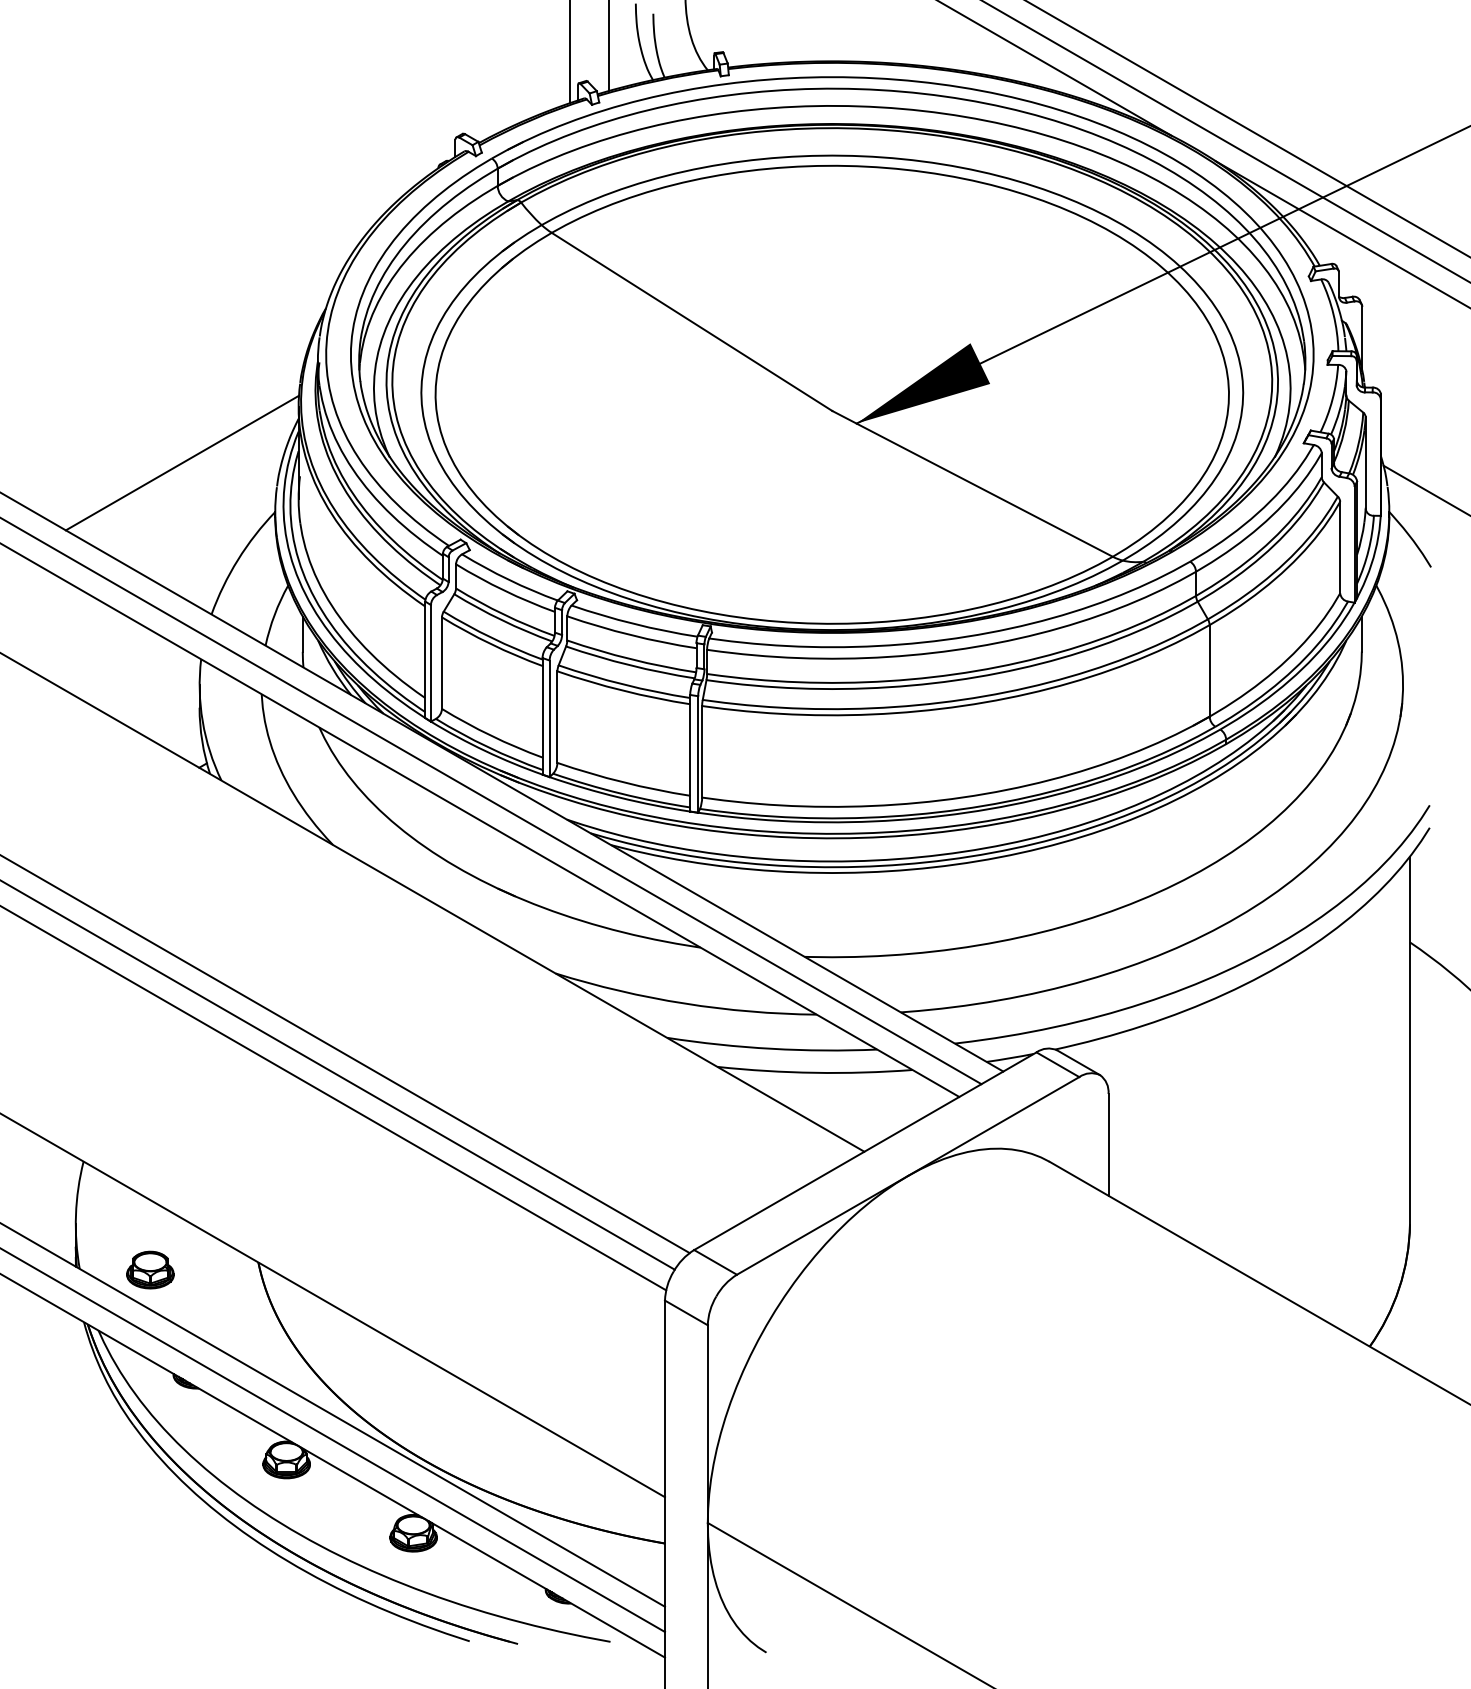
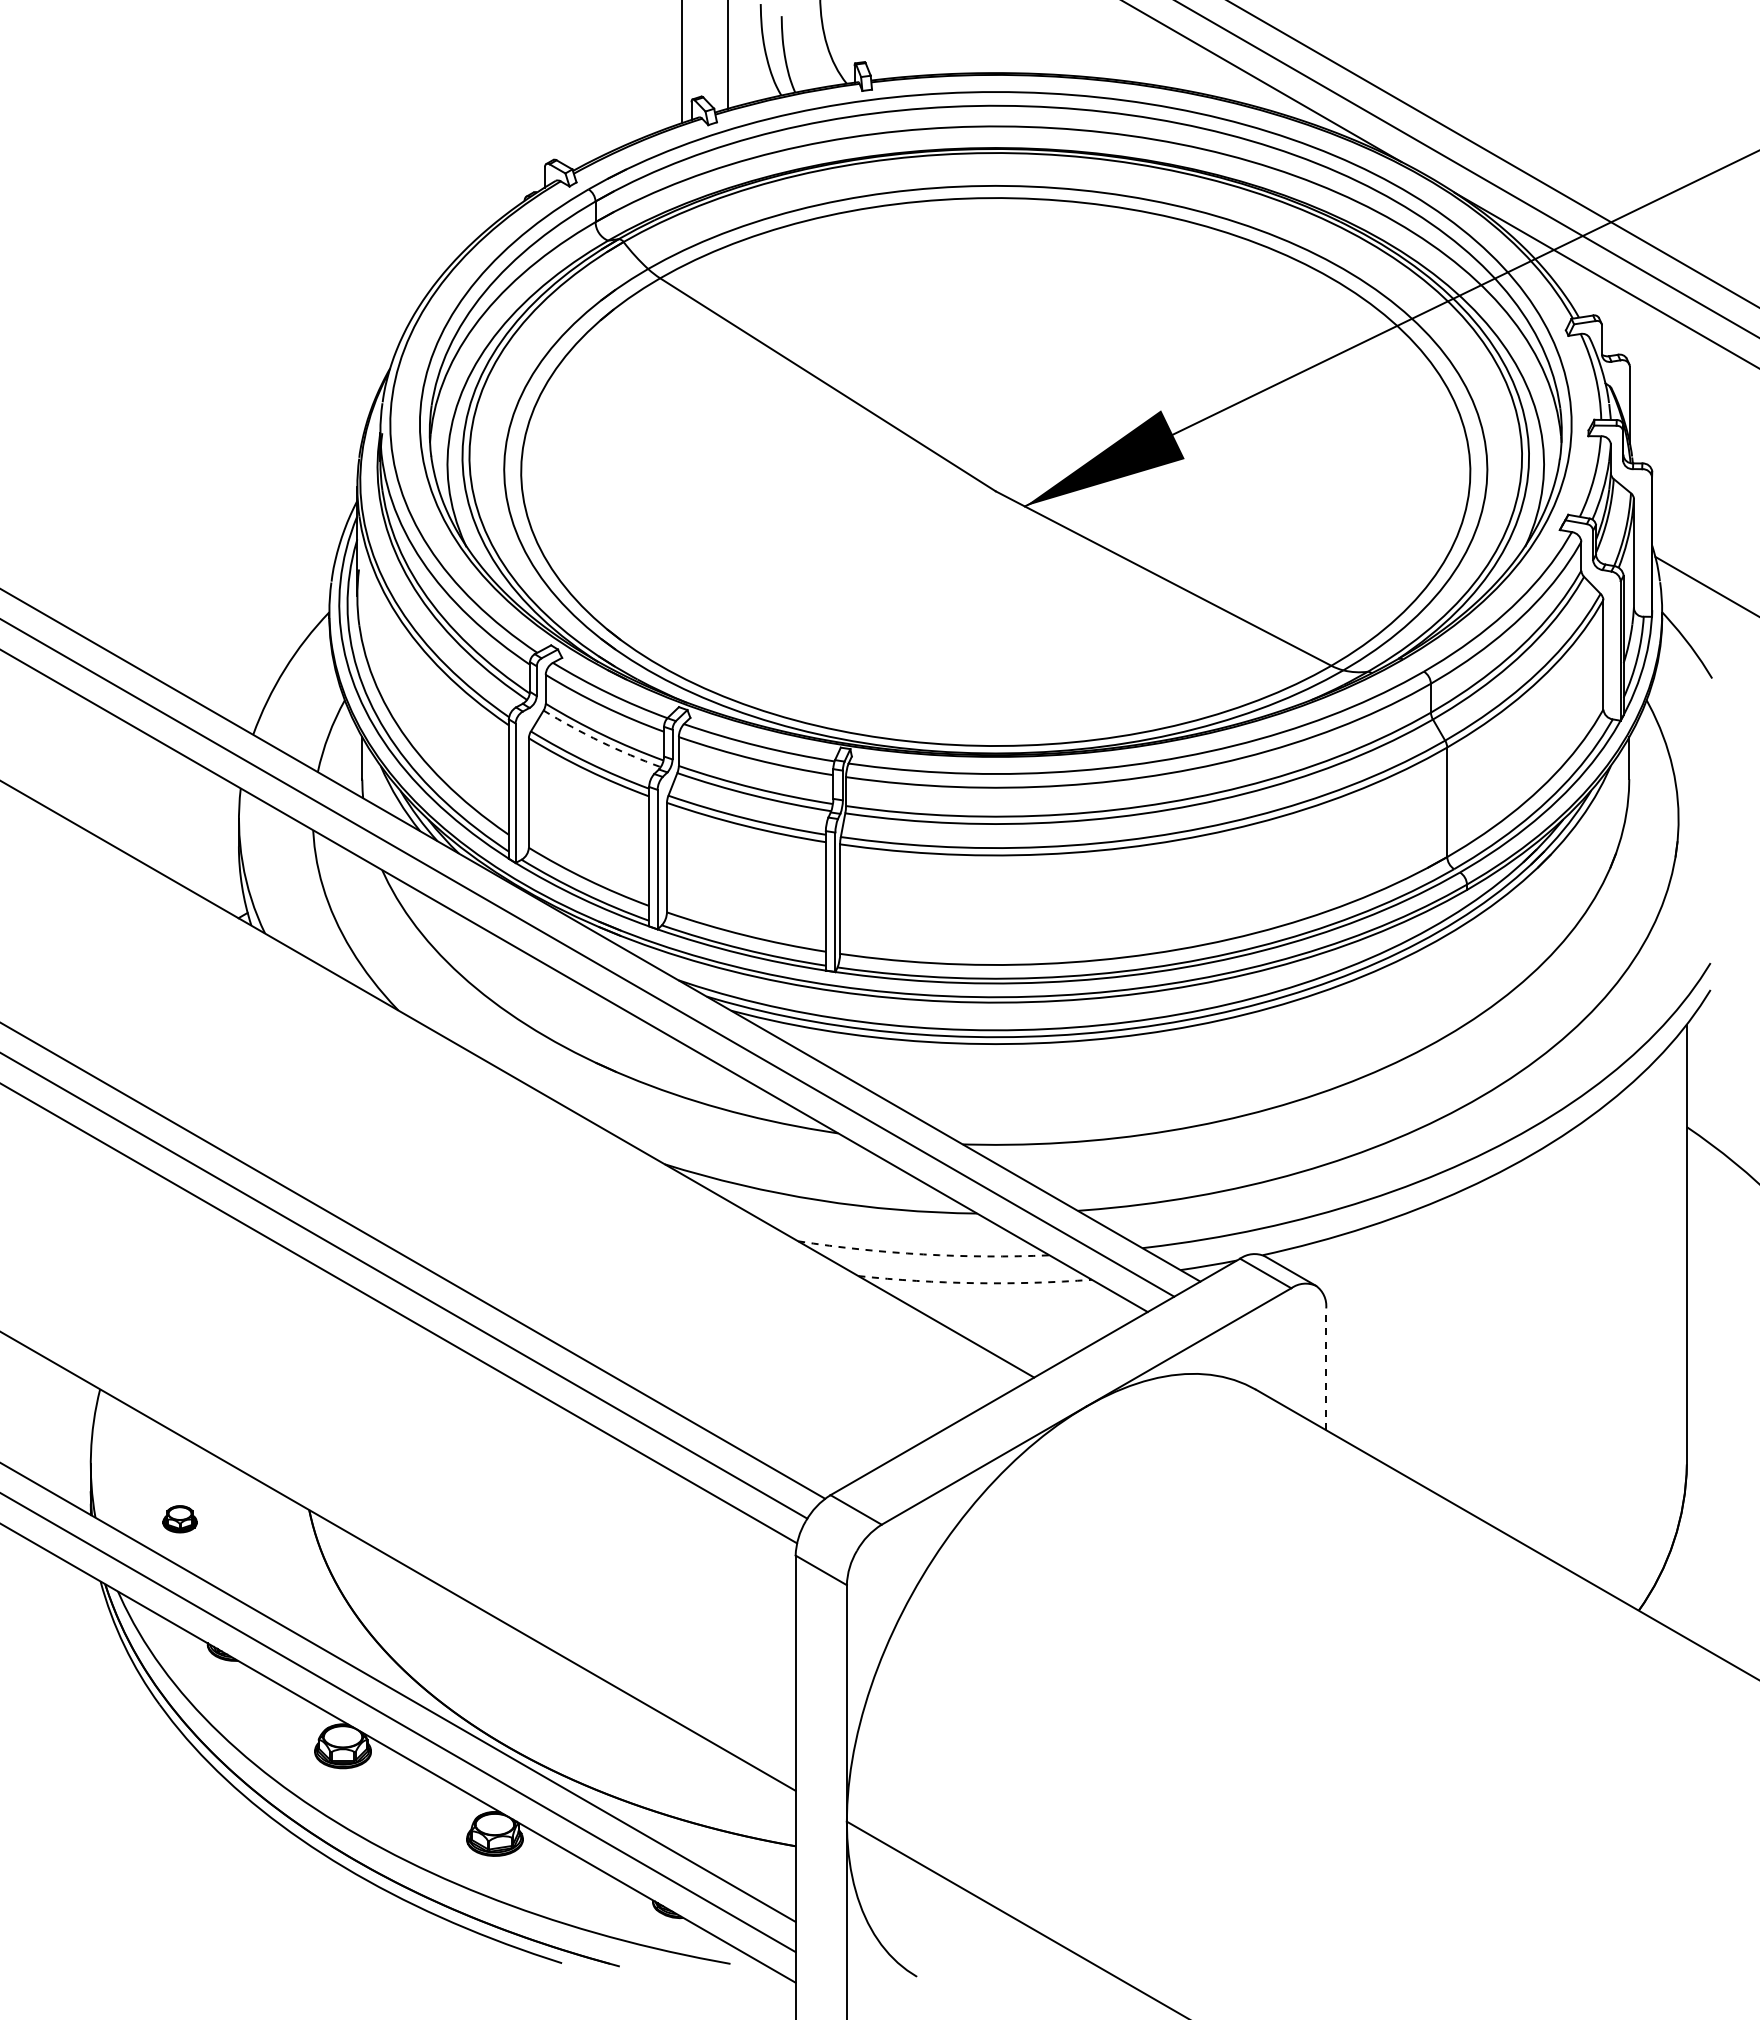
line: (181, 462) -> (217, 553), removed
arc: (501, 620) -> (600, 741), solid -> dashed
arc: (771, 1048) -> (923, 1254), solid -> dashed
arc: (815, 1073) -> (975, 1283), solid -> dashed
line: (1108, 1145) -> (1326, 1369), solid -> dashed
part: (149, 1270) -> (179, 1519), size x0.6

